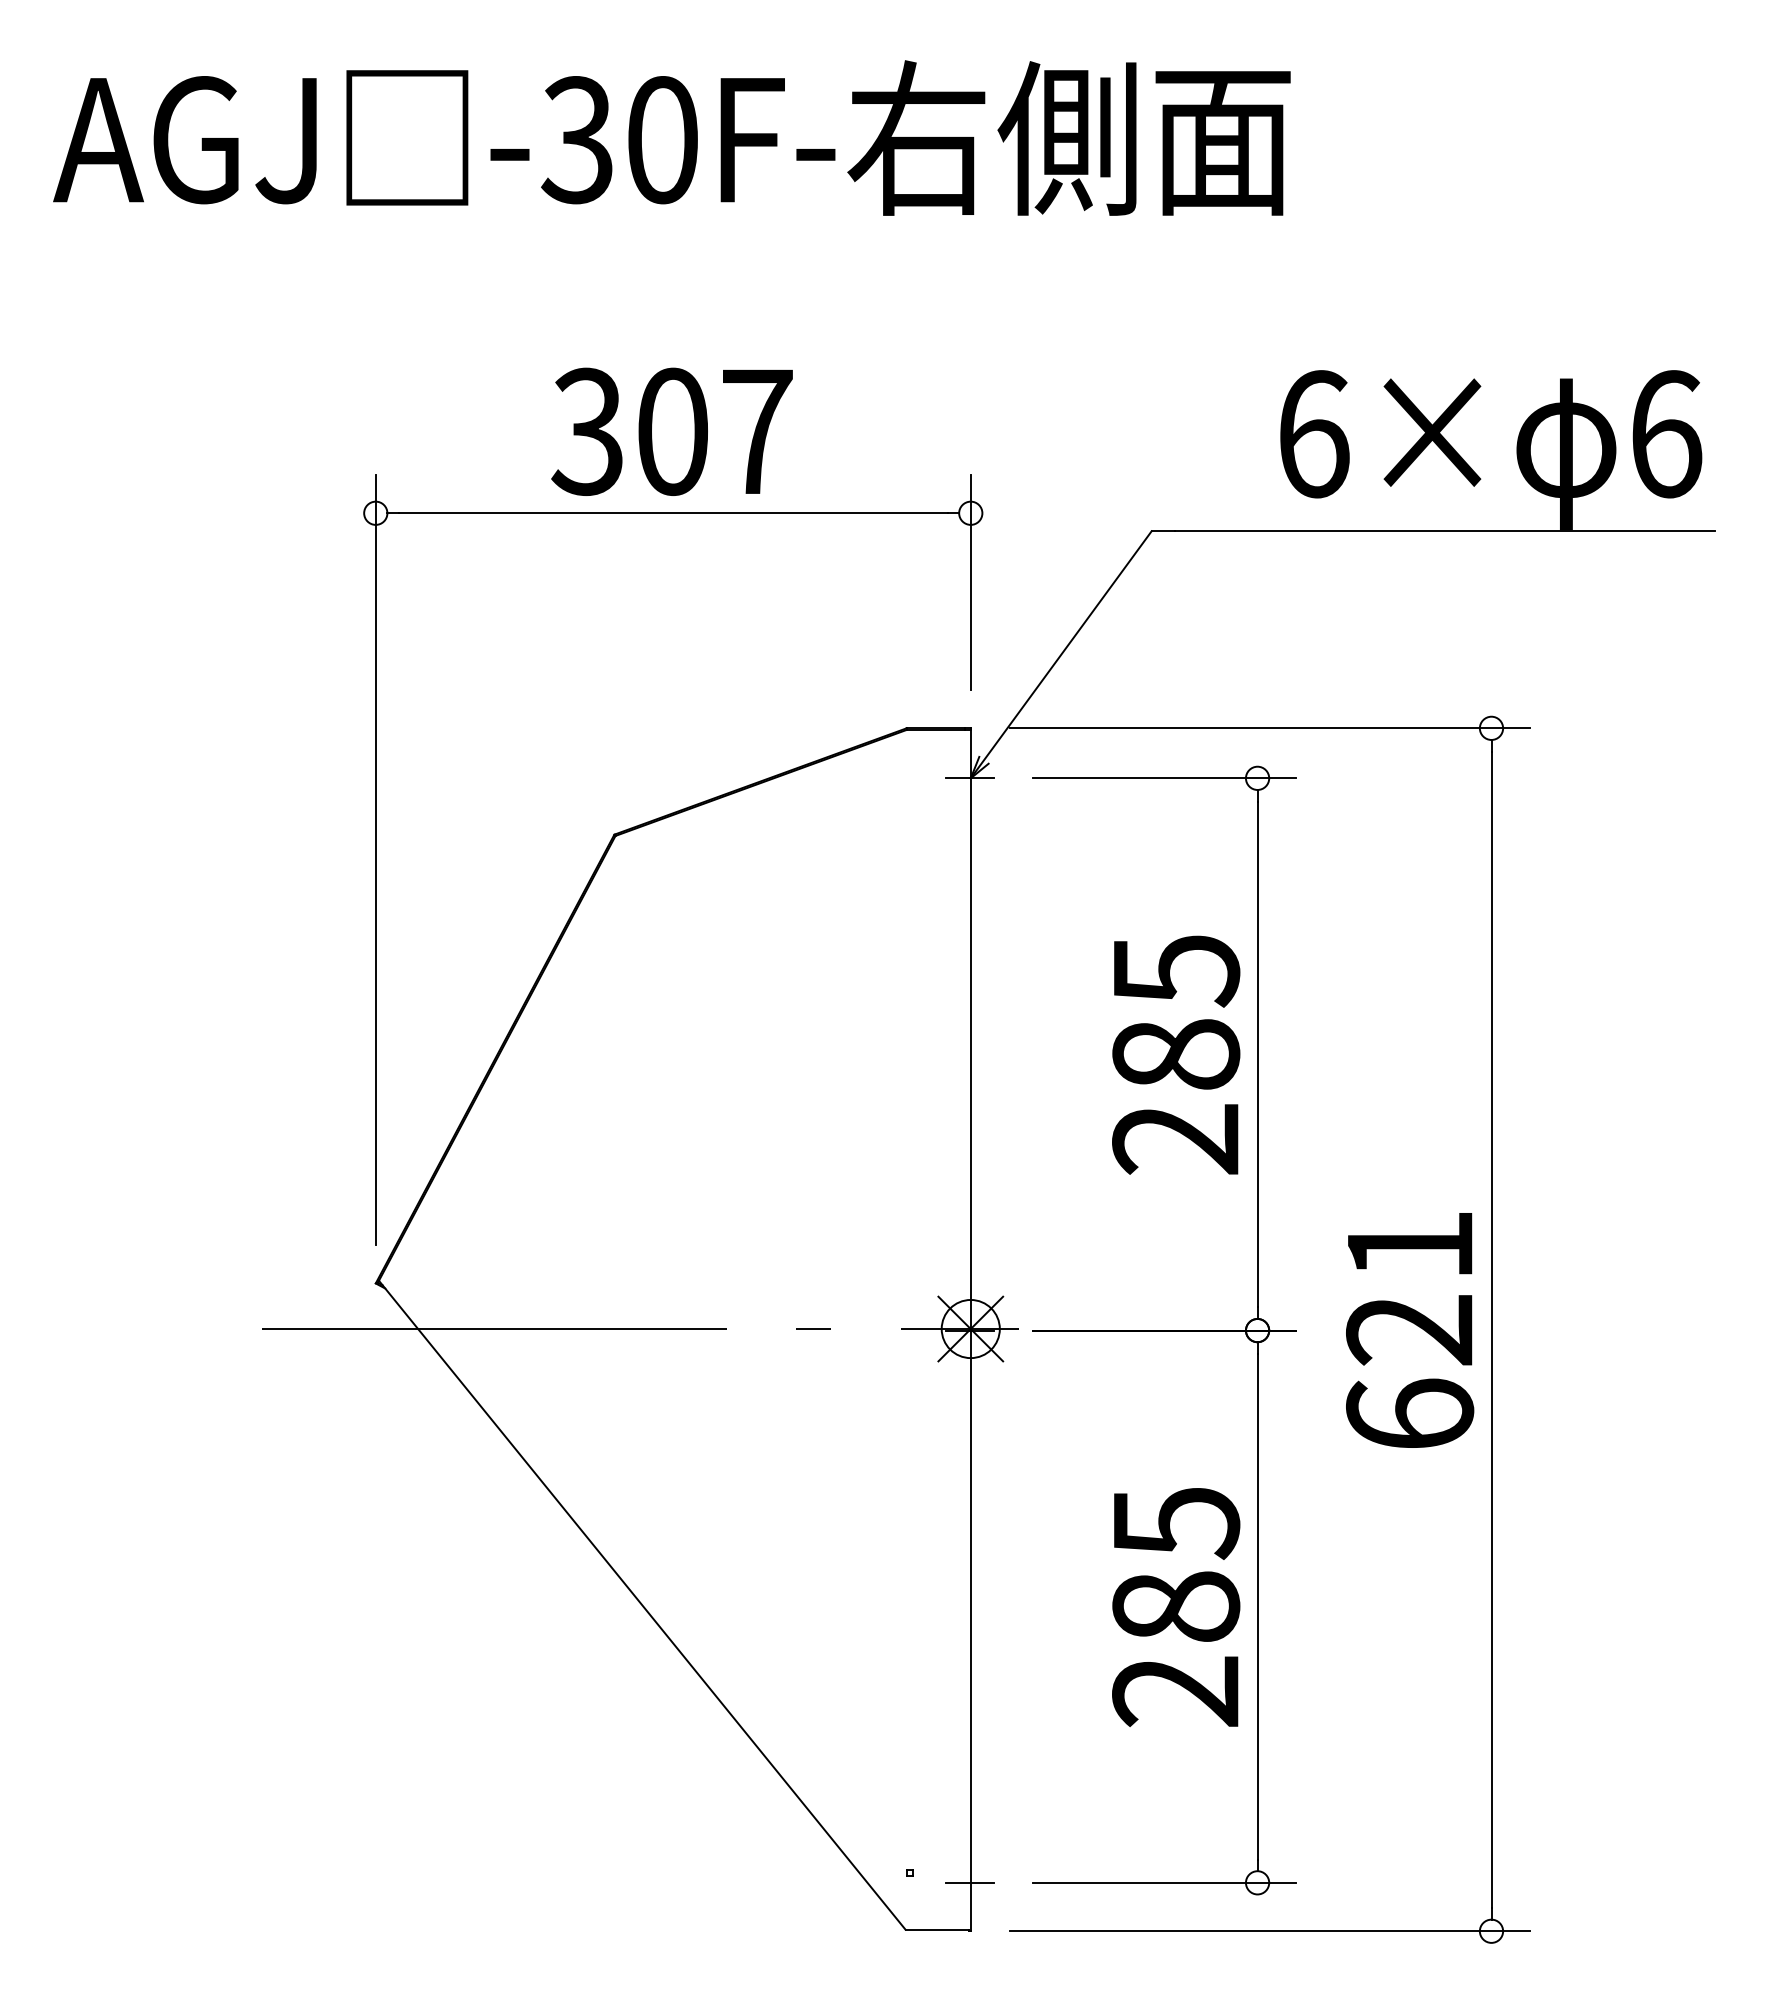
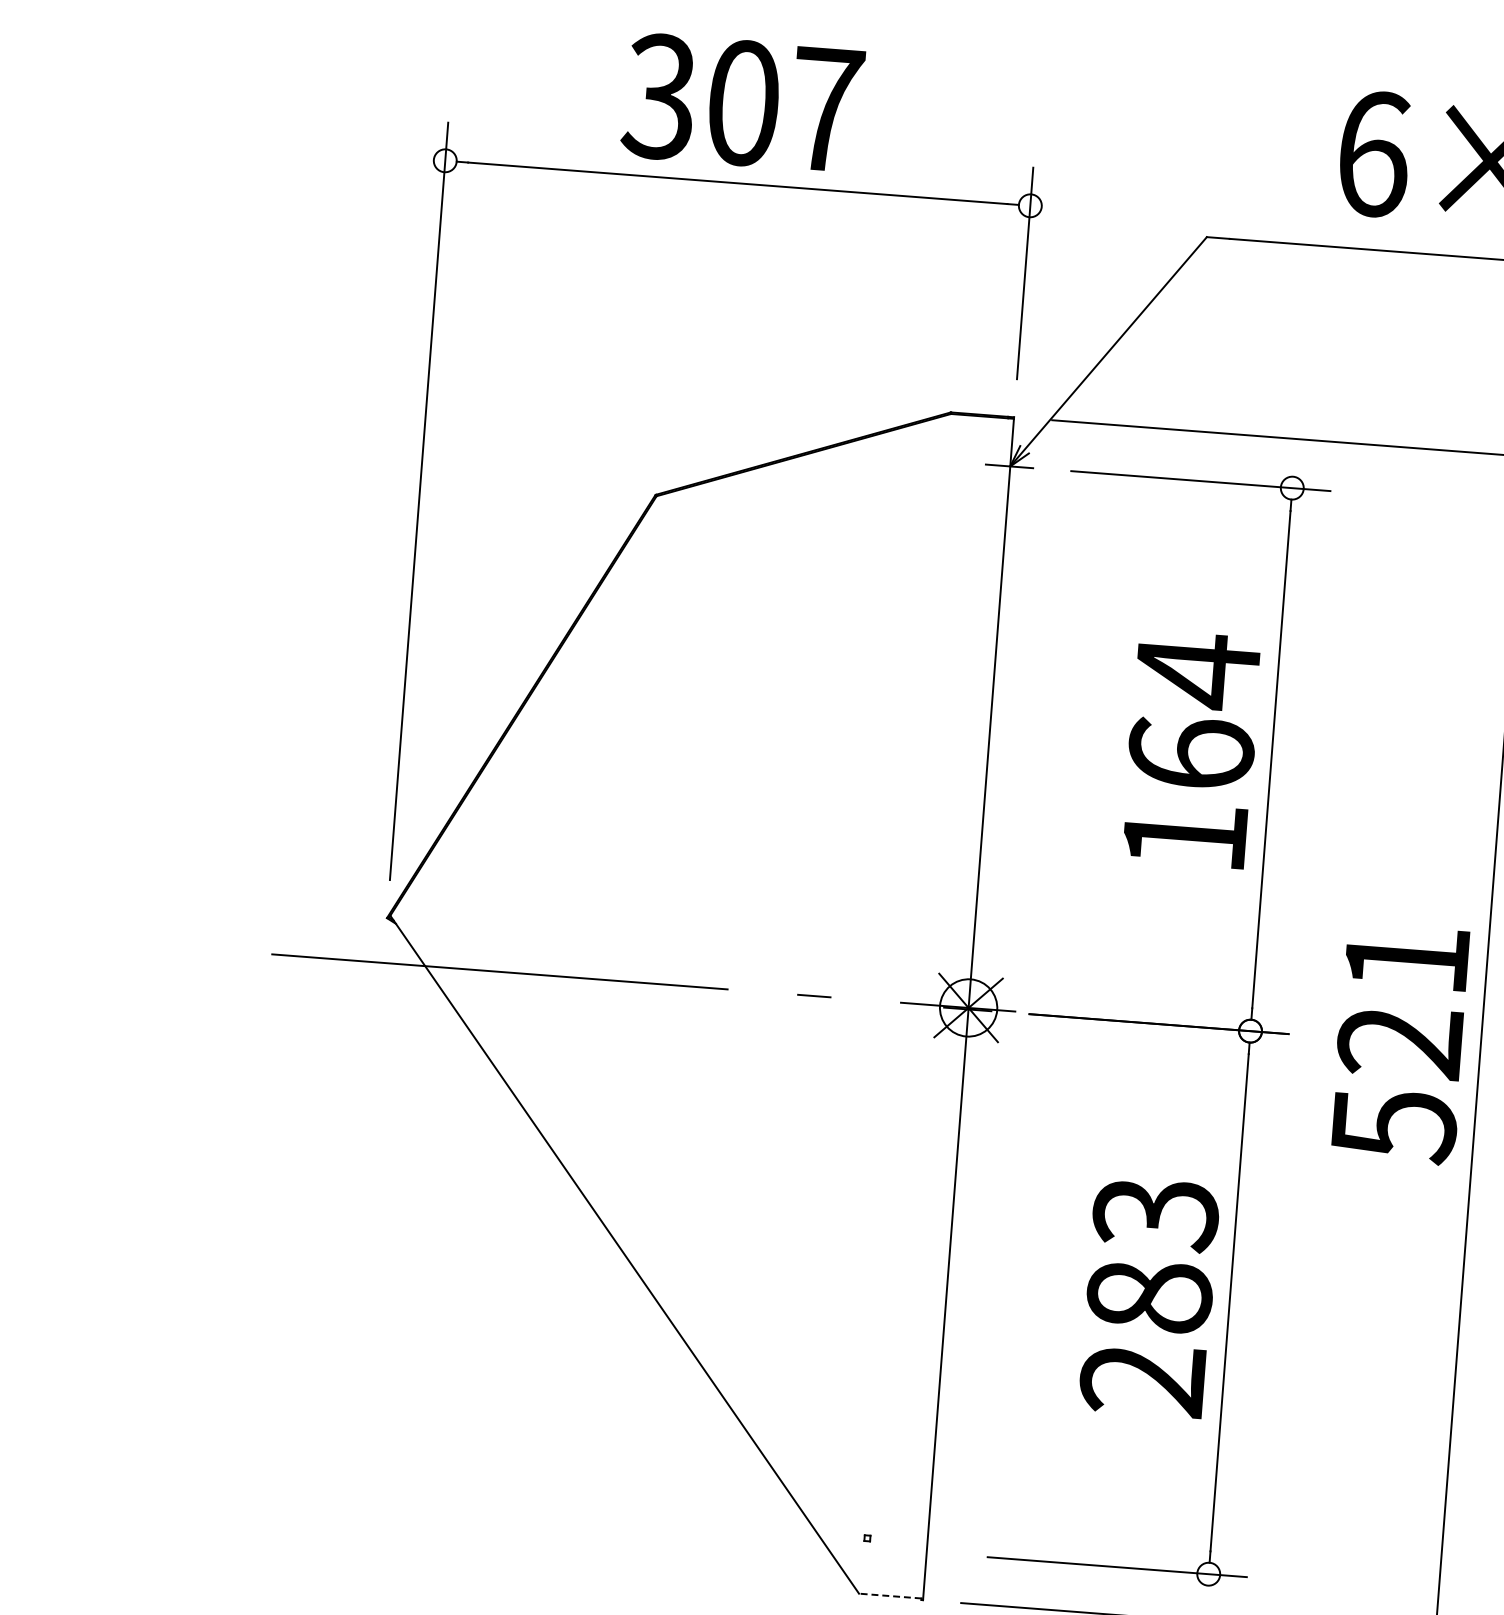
text: (1176, 1053) -> (1191, 752), 285 -> 164
text: (1410, 1415) -> (1394, 1126), 621 -> 521
text: (1175, 1523) -> (1155, 1214), 285 -> 283
line: (969, 1882) -> (925, 1552), removed
line: (937, 1929) -> (890, 1595), solid -> dashed

